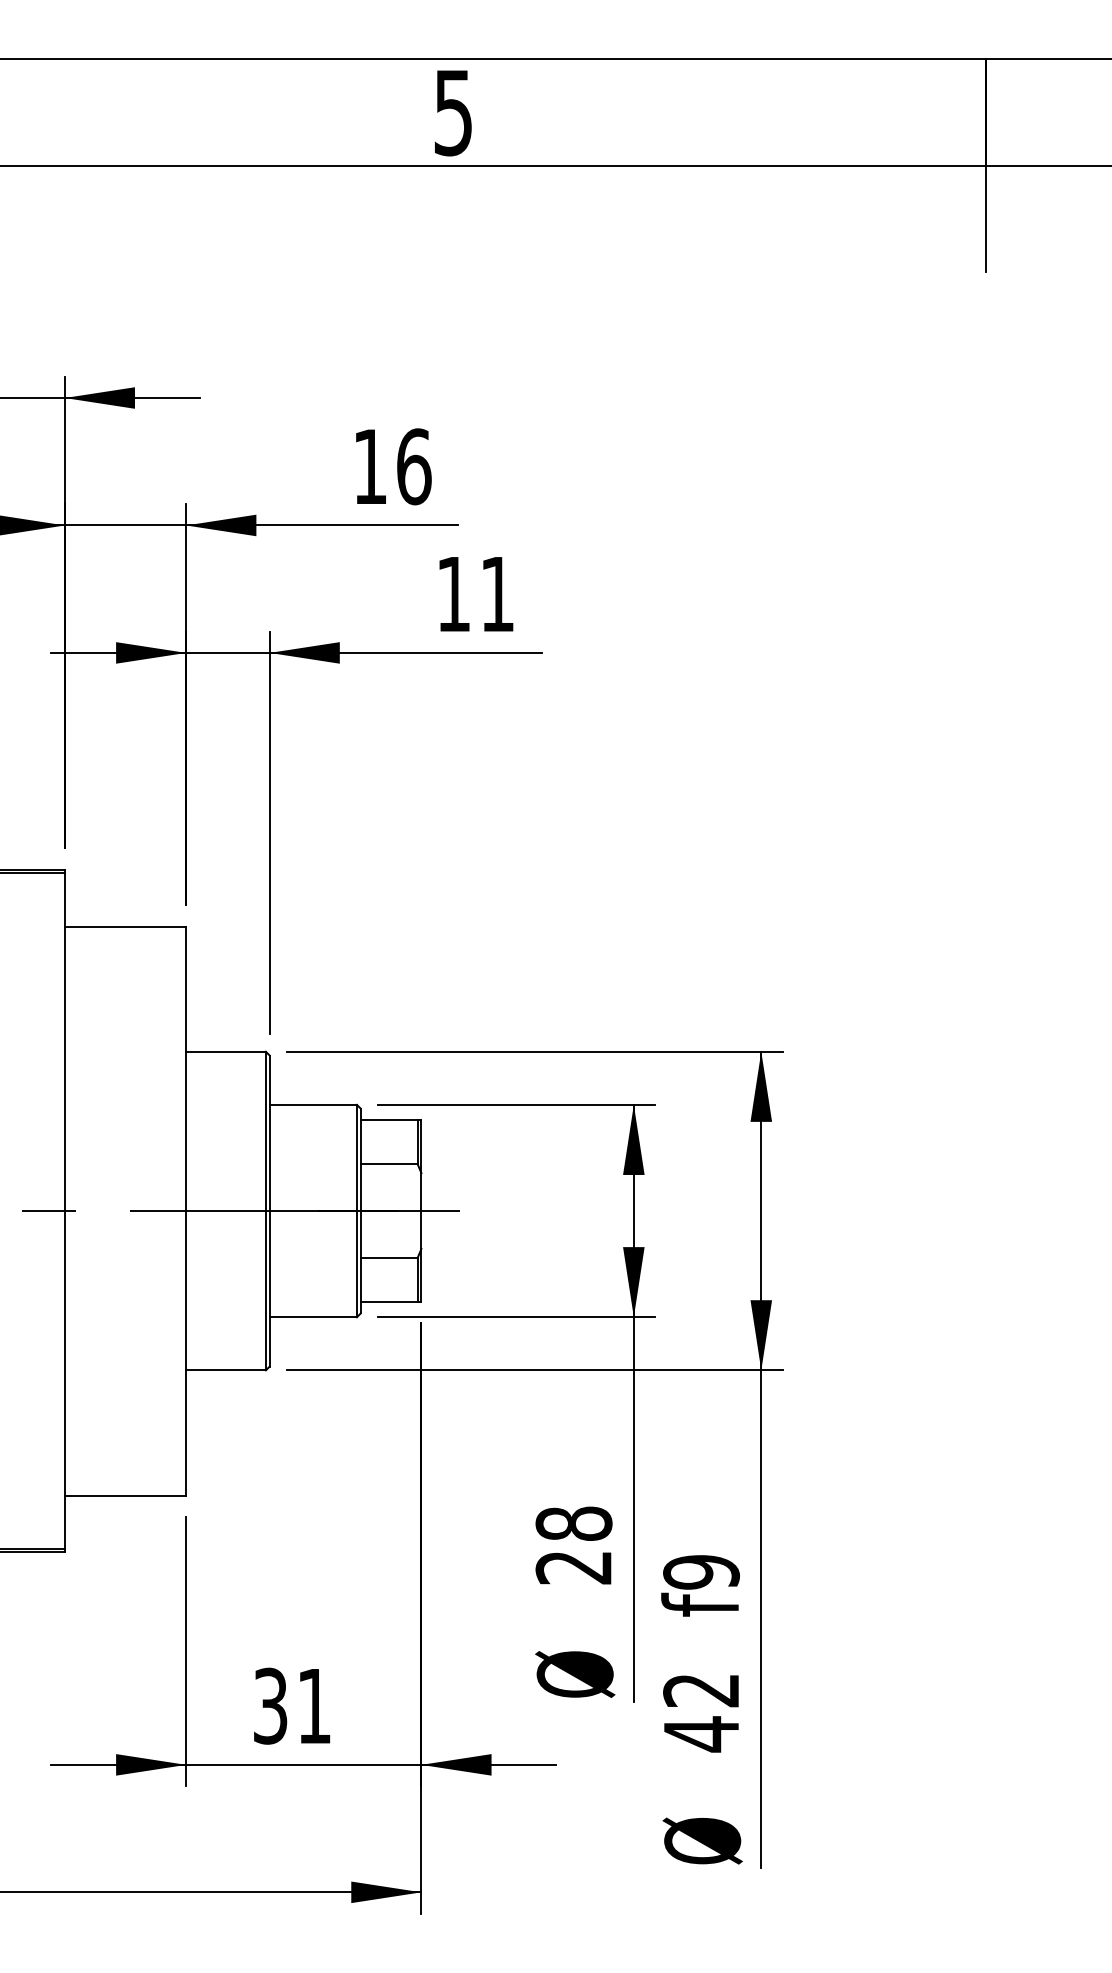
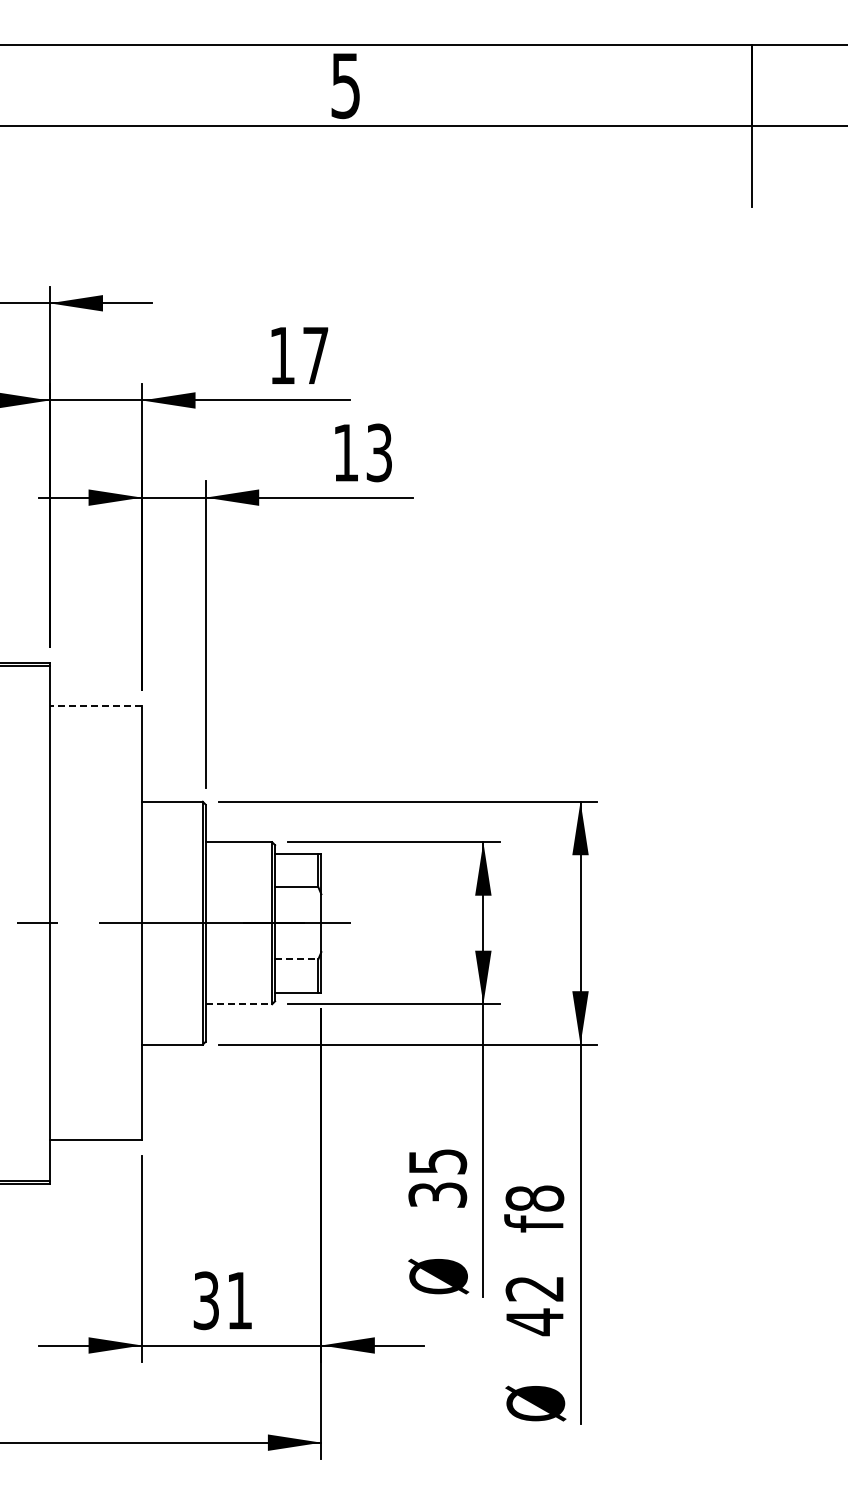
text: (415, 466) -> (316, 355), 16 -> 17
text: (496, 593) -> (378, 452), 11 -> 13
line: (125, 926) -> (95, 706), solid -> dashed
line: (388, 1258) -> (296, 959), solid -> dashed
line: (314, 1317) -> (239, 1004), solid -> dashed
text: (573, 1544) -> (437, 1177), 28 -> 35
text: (700, 1572) -> (534, 1198), f9 -> f8

